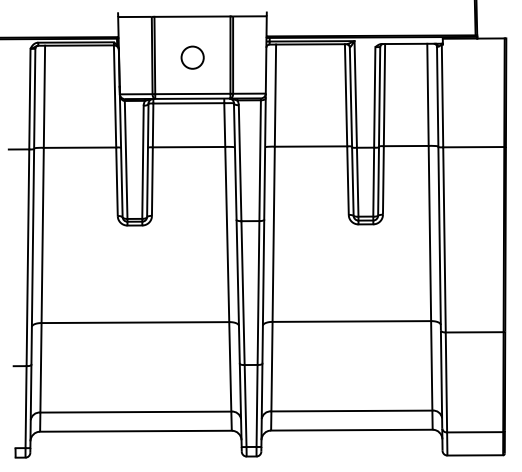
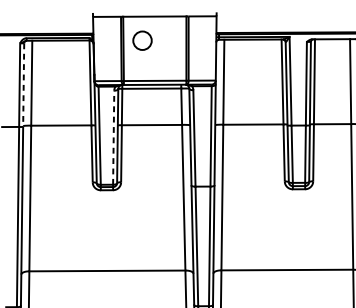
circle: (192, 57) -> (142, 40), moved
line: (34, 99) -> (23, 85), solid -> dashed
line: (142, 162) -> (113, 137), solid -> dashed

